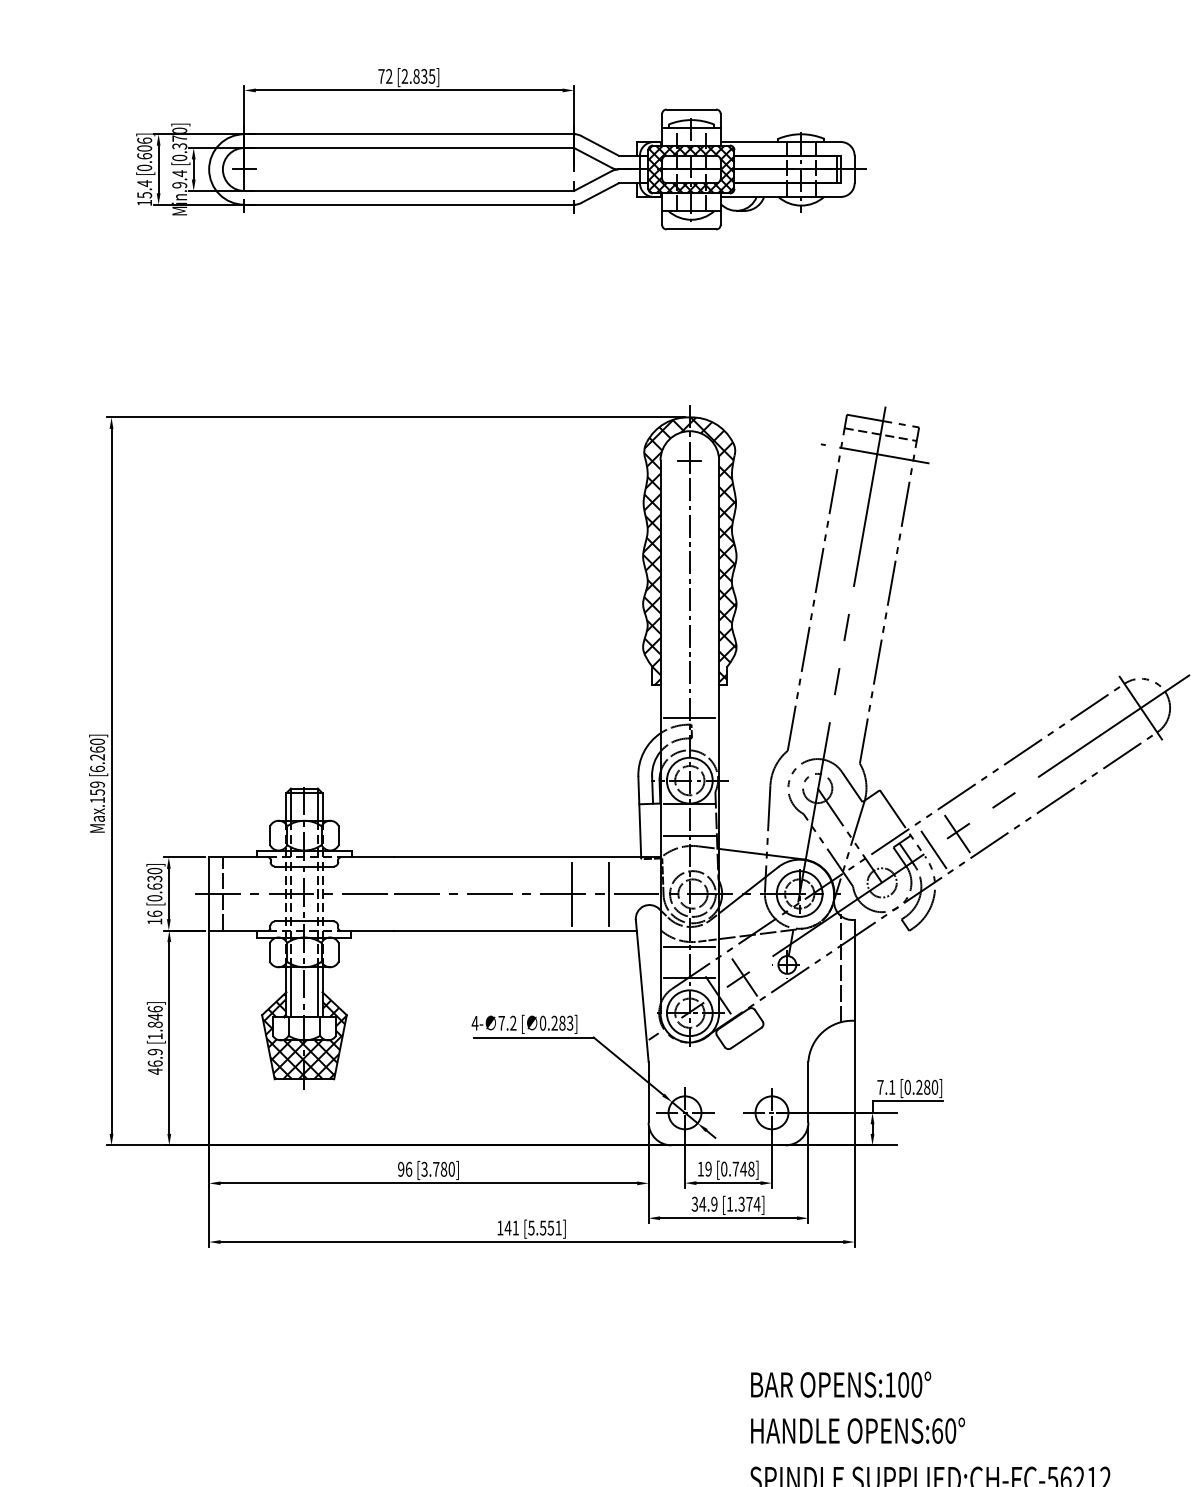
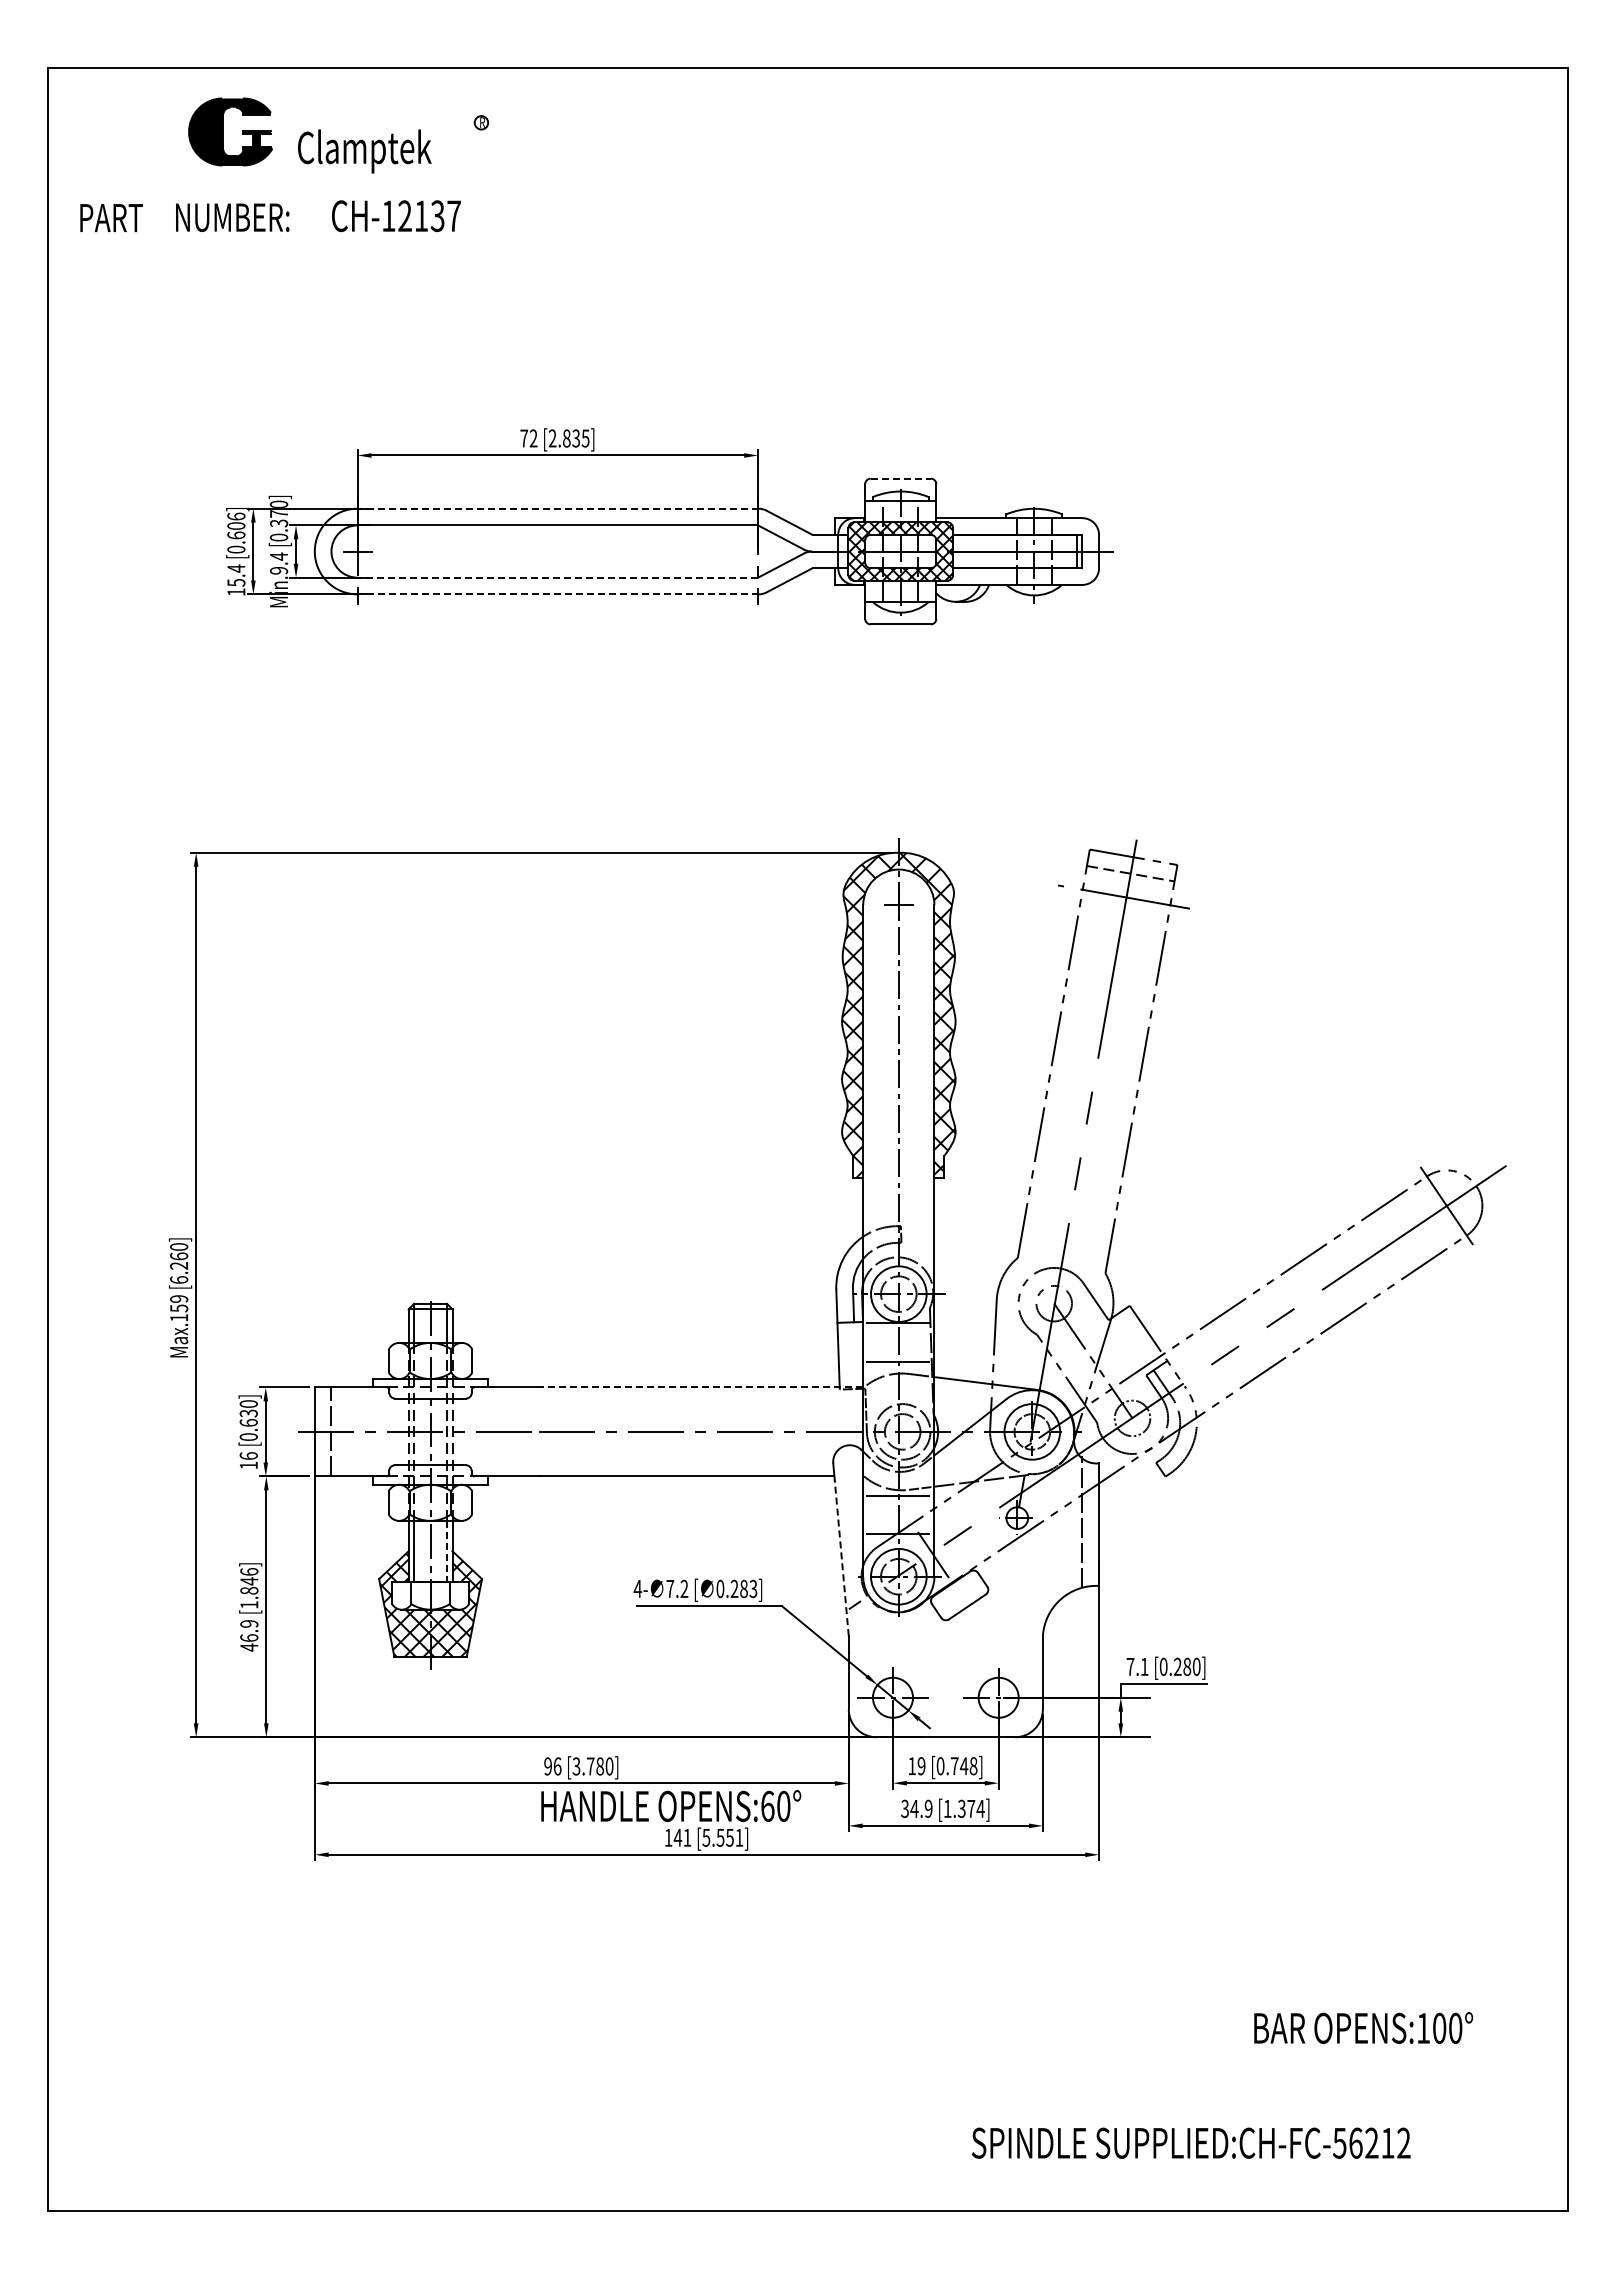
line: (692, 109) -> (901, 478), solid -> dashed
line: (409, 134) -> (558, 508), solid -> dashed
line: (408, 190) -> (557, 577), solid -> dashed
line: (409, 204) -> (558, 594), solid -> dashed
line: (688, 718) -> (897, 1218), removed
line: (955, 831) -> (1221, 1356), removed
line: (932, 847) -> (1193, 1375), removed
line: (527, 857) -> (701, 1387), solid -> dashed
line: (572, 893) -> (756, 1431), removed
line: (608, 893) -> (800, 1431), removed
line: (743, 975) -> (963, 1530), removed
line: (317, 992) -> (446, 1551), solid -> dashed
line: (642, 997) -> (841, 1557), solid -> dashed
text: (840, 1384) -> (1363, 2027), moved
text: (858, 1430) -> (671, 1805), moved

